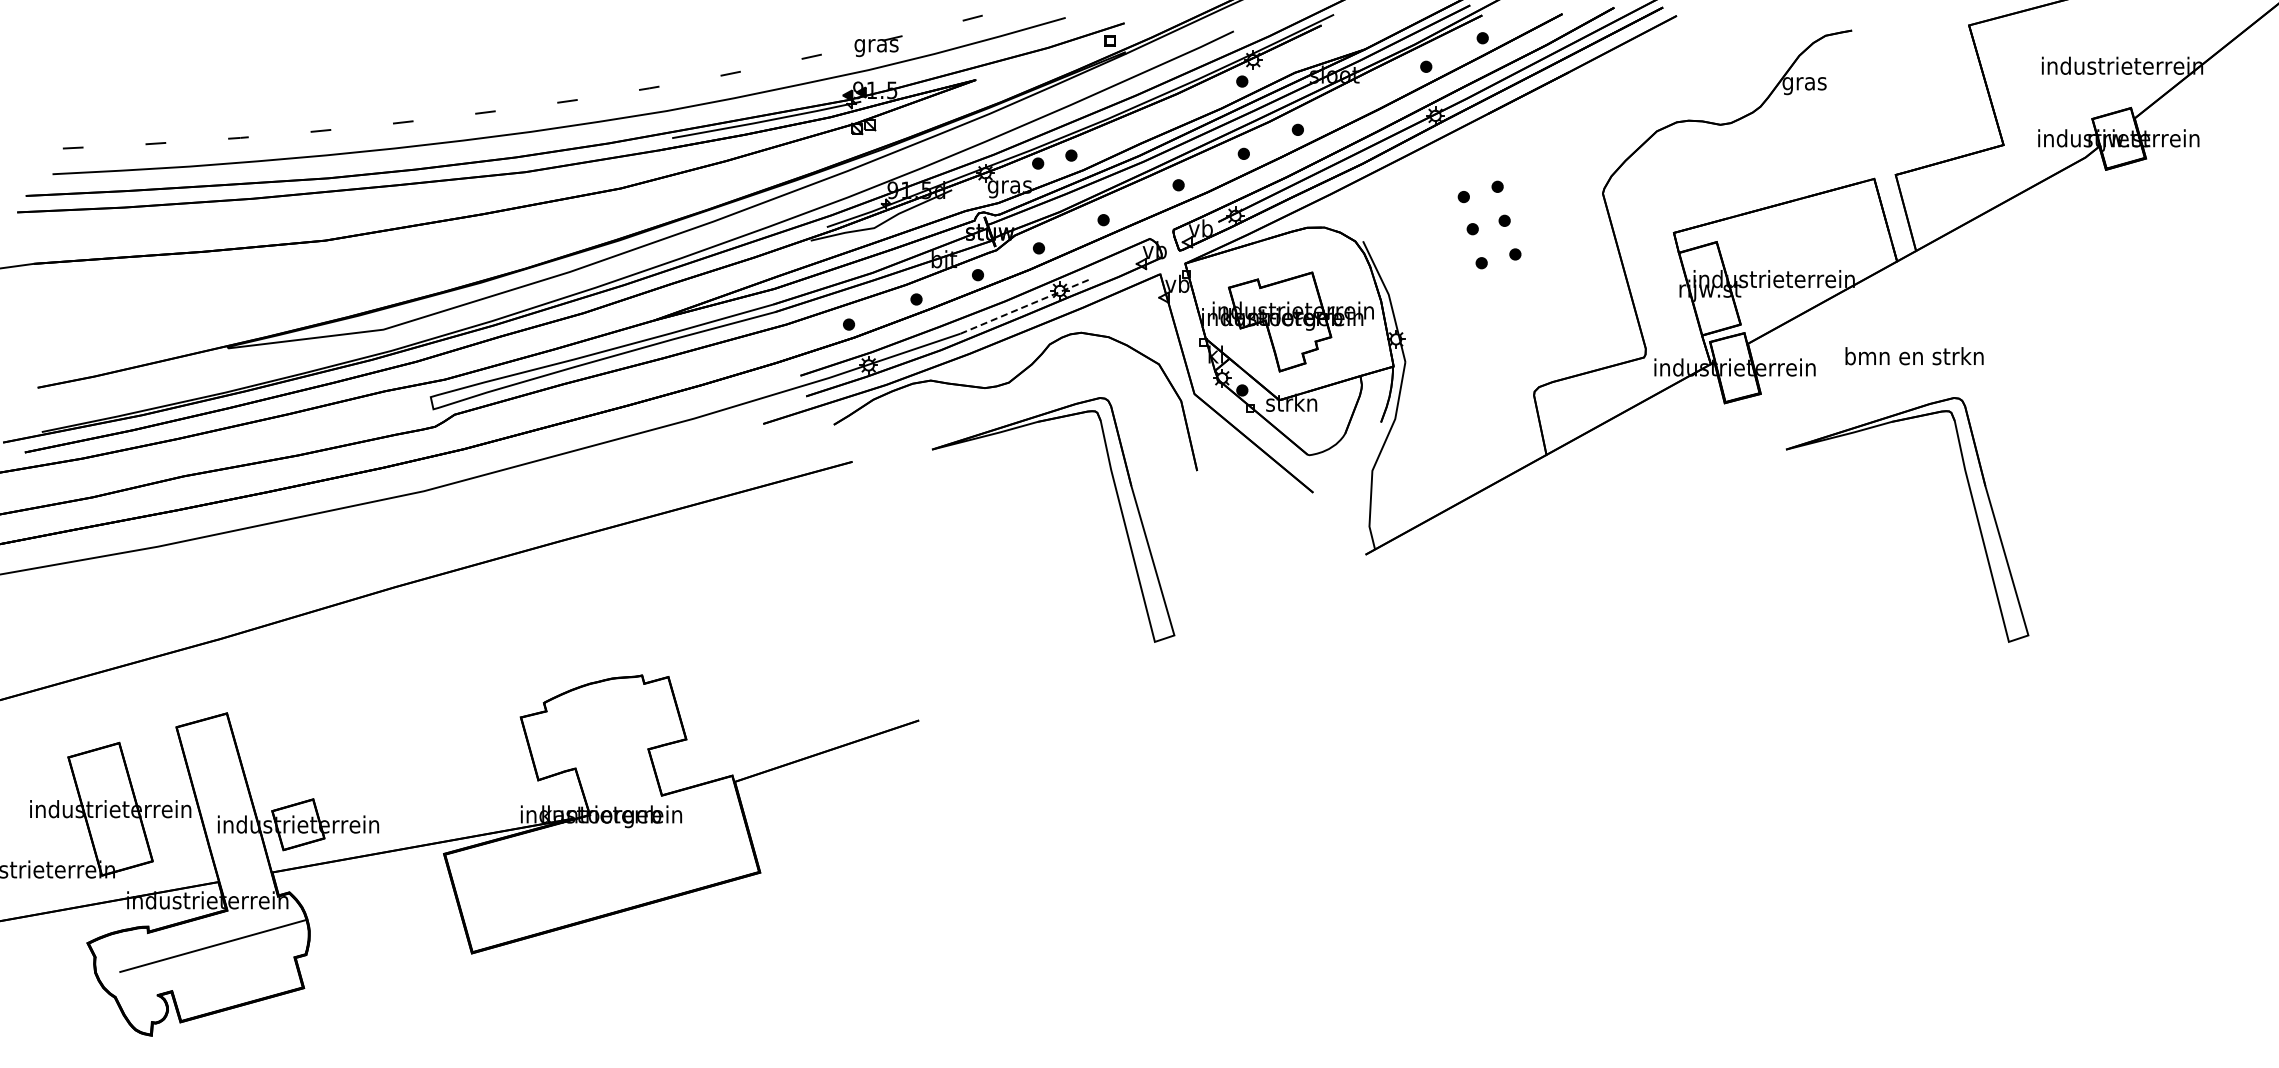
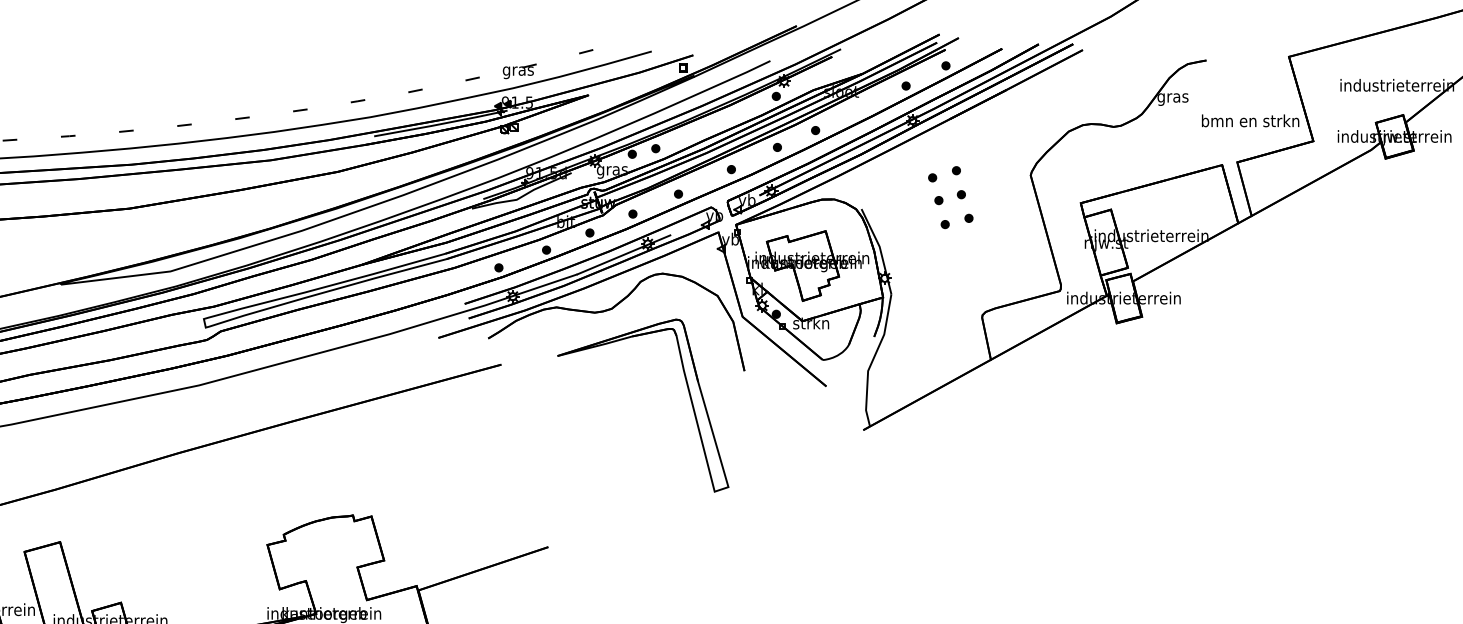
line: (1026, 305) -> (624, 254), dashed -> solid
text: (1914, 356) -> (1250, 121), moved
part: (1972, 503) -> (1291, 394), removed

